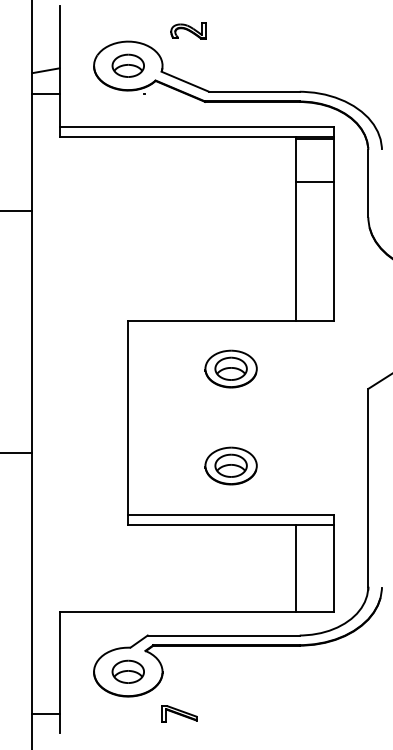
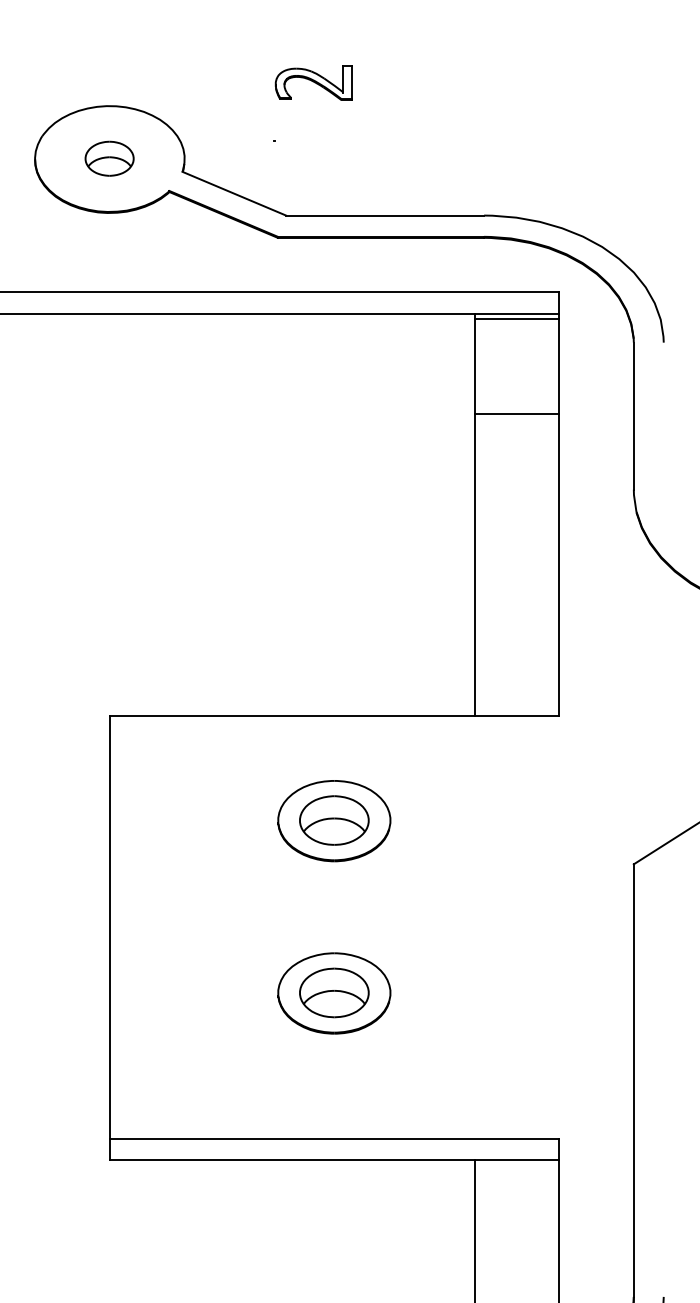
part: (188, 30) -> (313, 81), moved
part: (127, 65) -> (108, 158), size x0.7
part: (230, 465) -> (332, 992), moved

